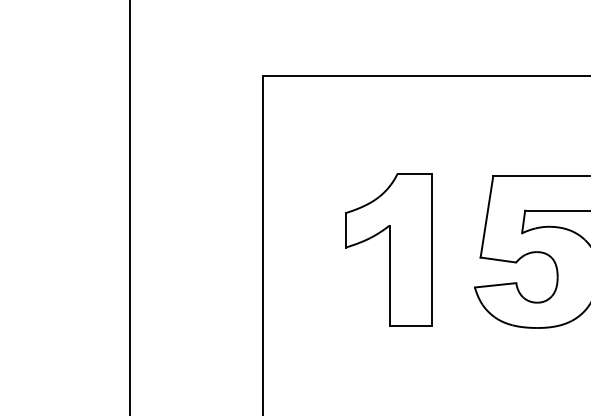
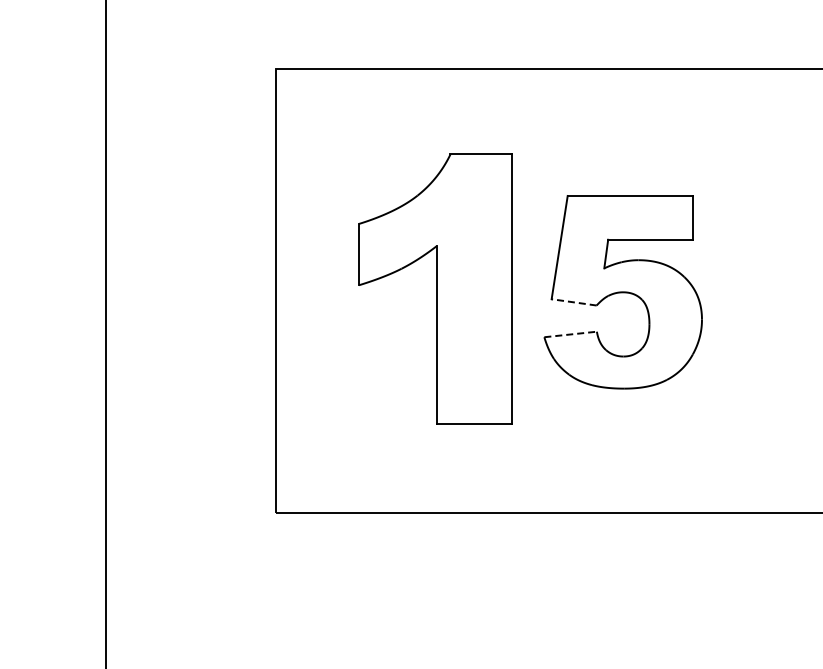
part: (389, 249) -> (435, 289), size x1.4
line: (498, 260) -> (574, 302), solid -> dashed
line: (496, 285) -> (571, 334), solid -> dashed

